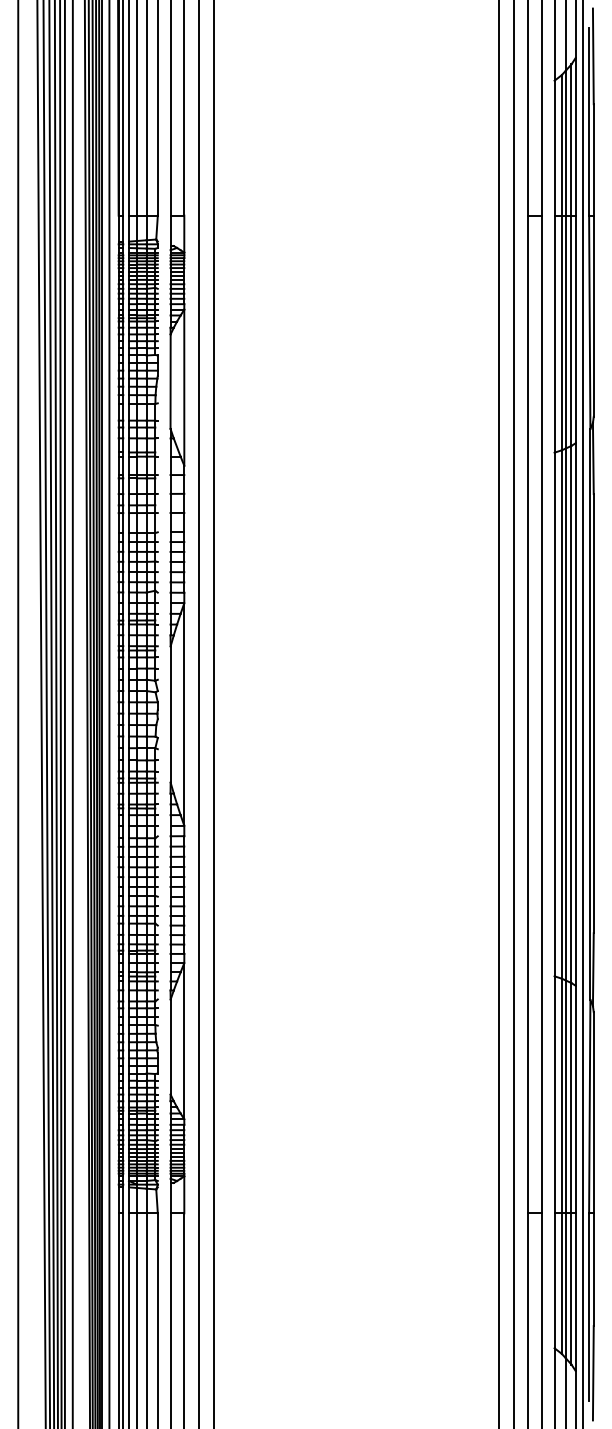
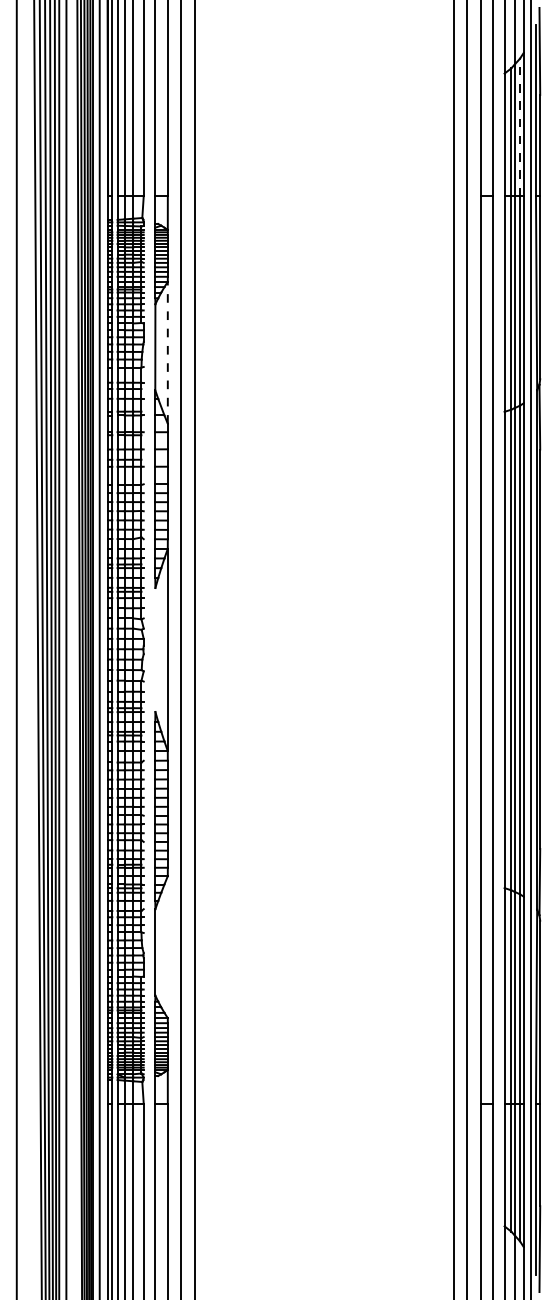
line: (571, 140) -> (519, 127), solid -> dashed
line: (184, 387) -> (167, 352), solid -> dashed
line: (170, 714) -> (155, 650), removed
line: (184, 1041) -> (167, 947), removed

